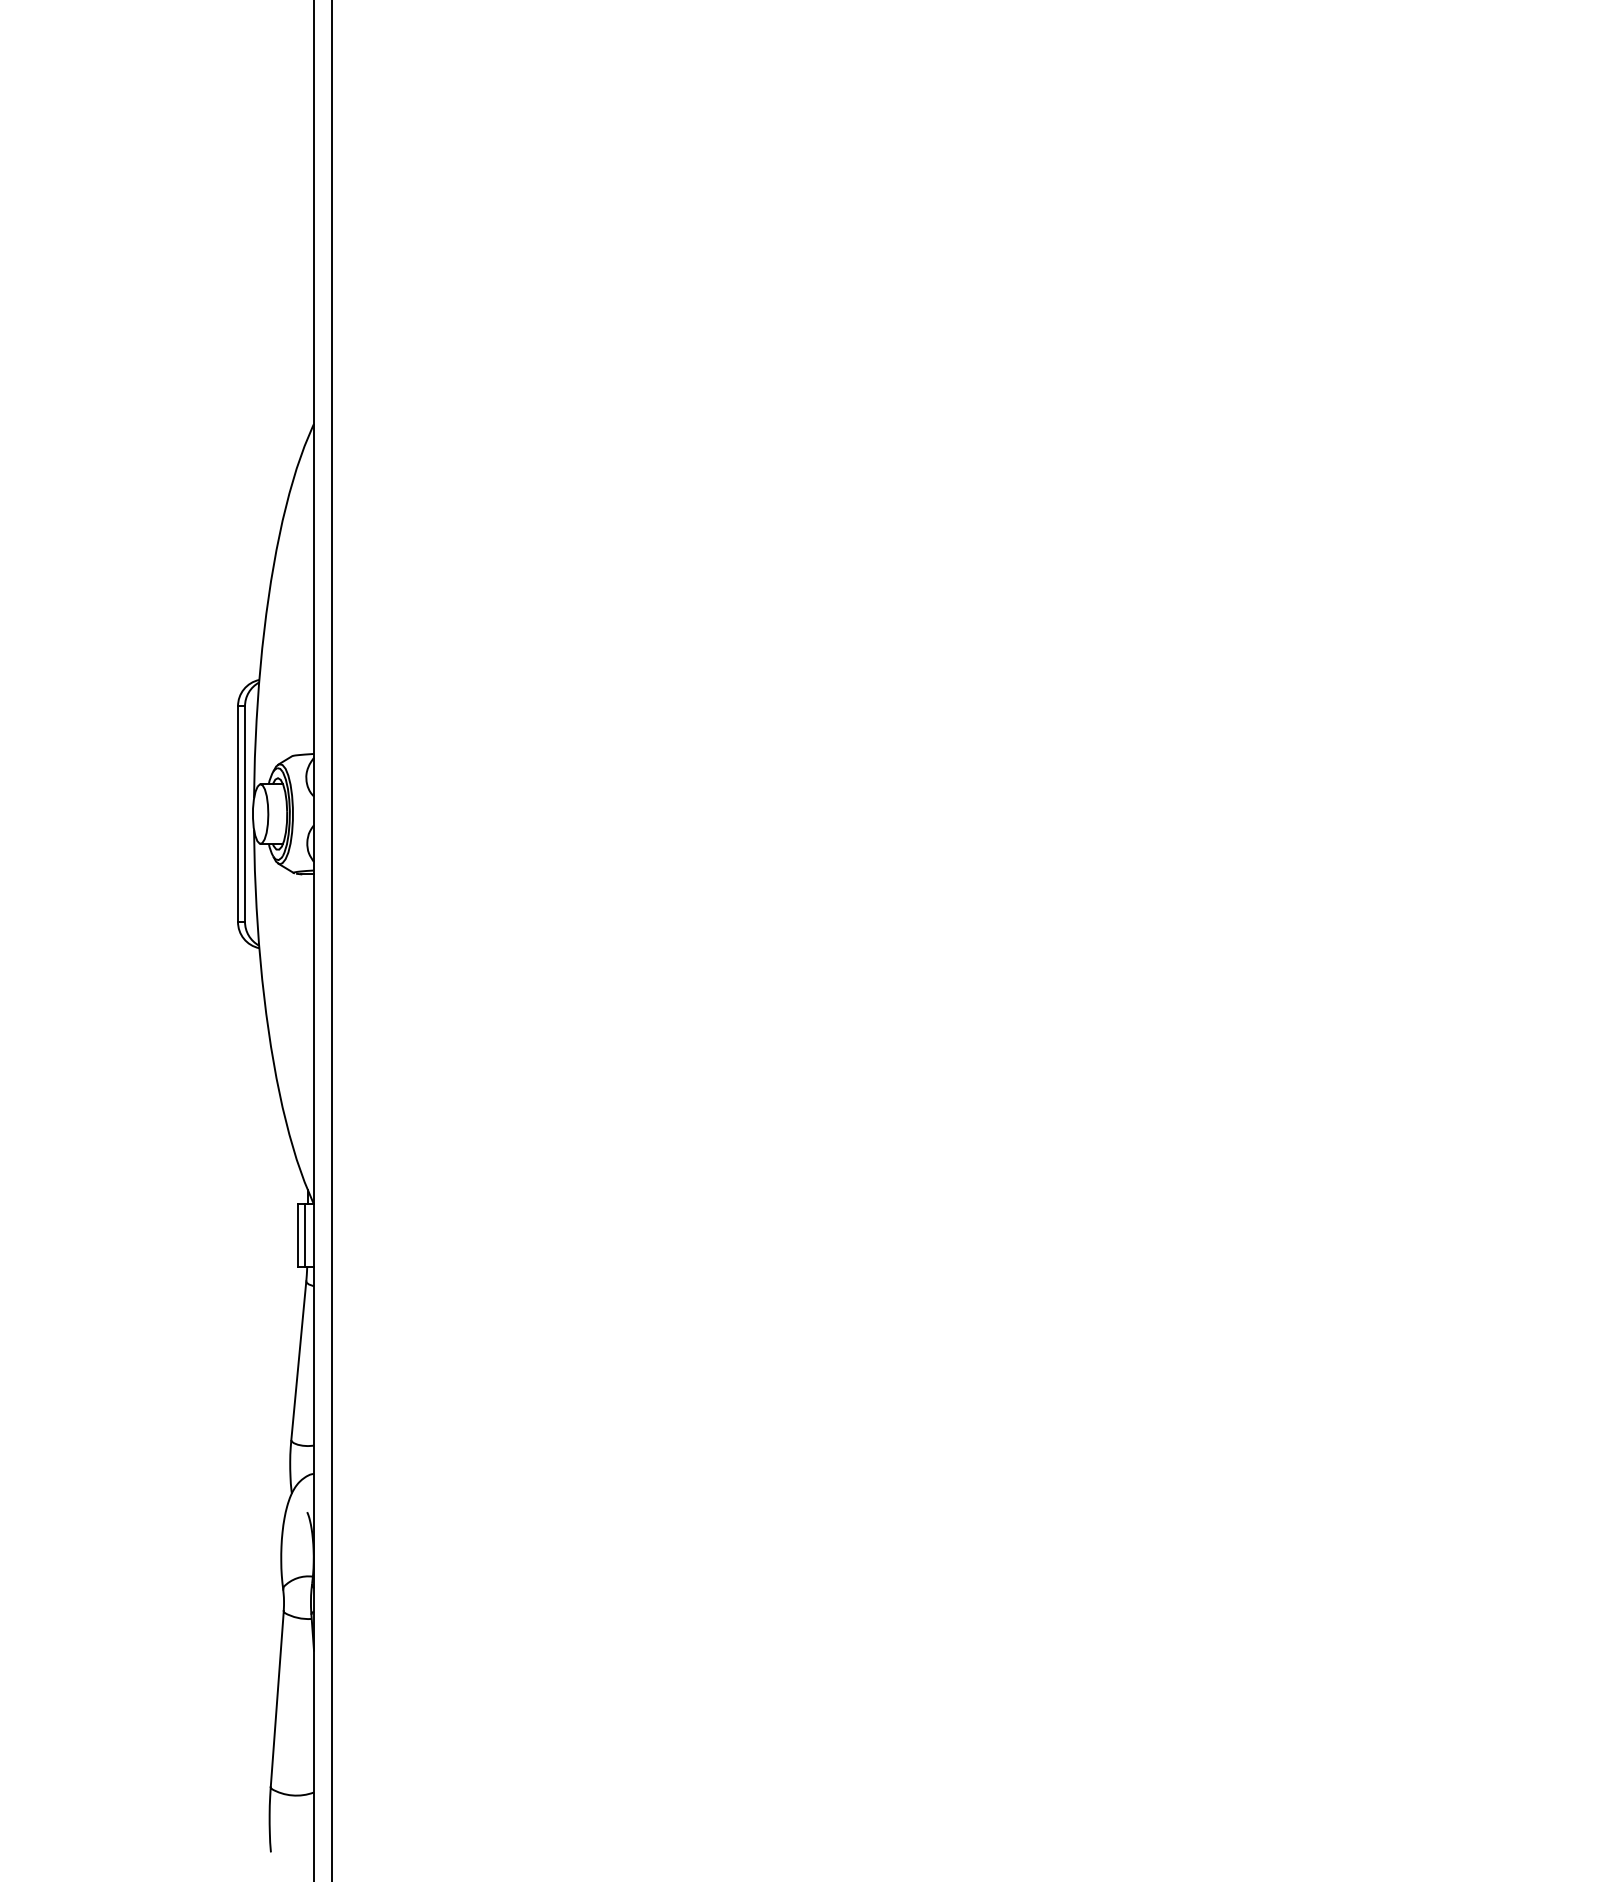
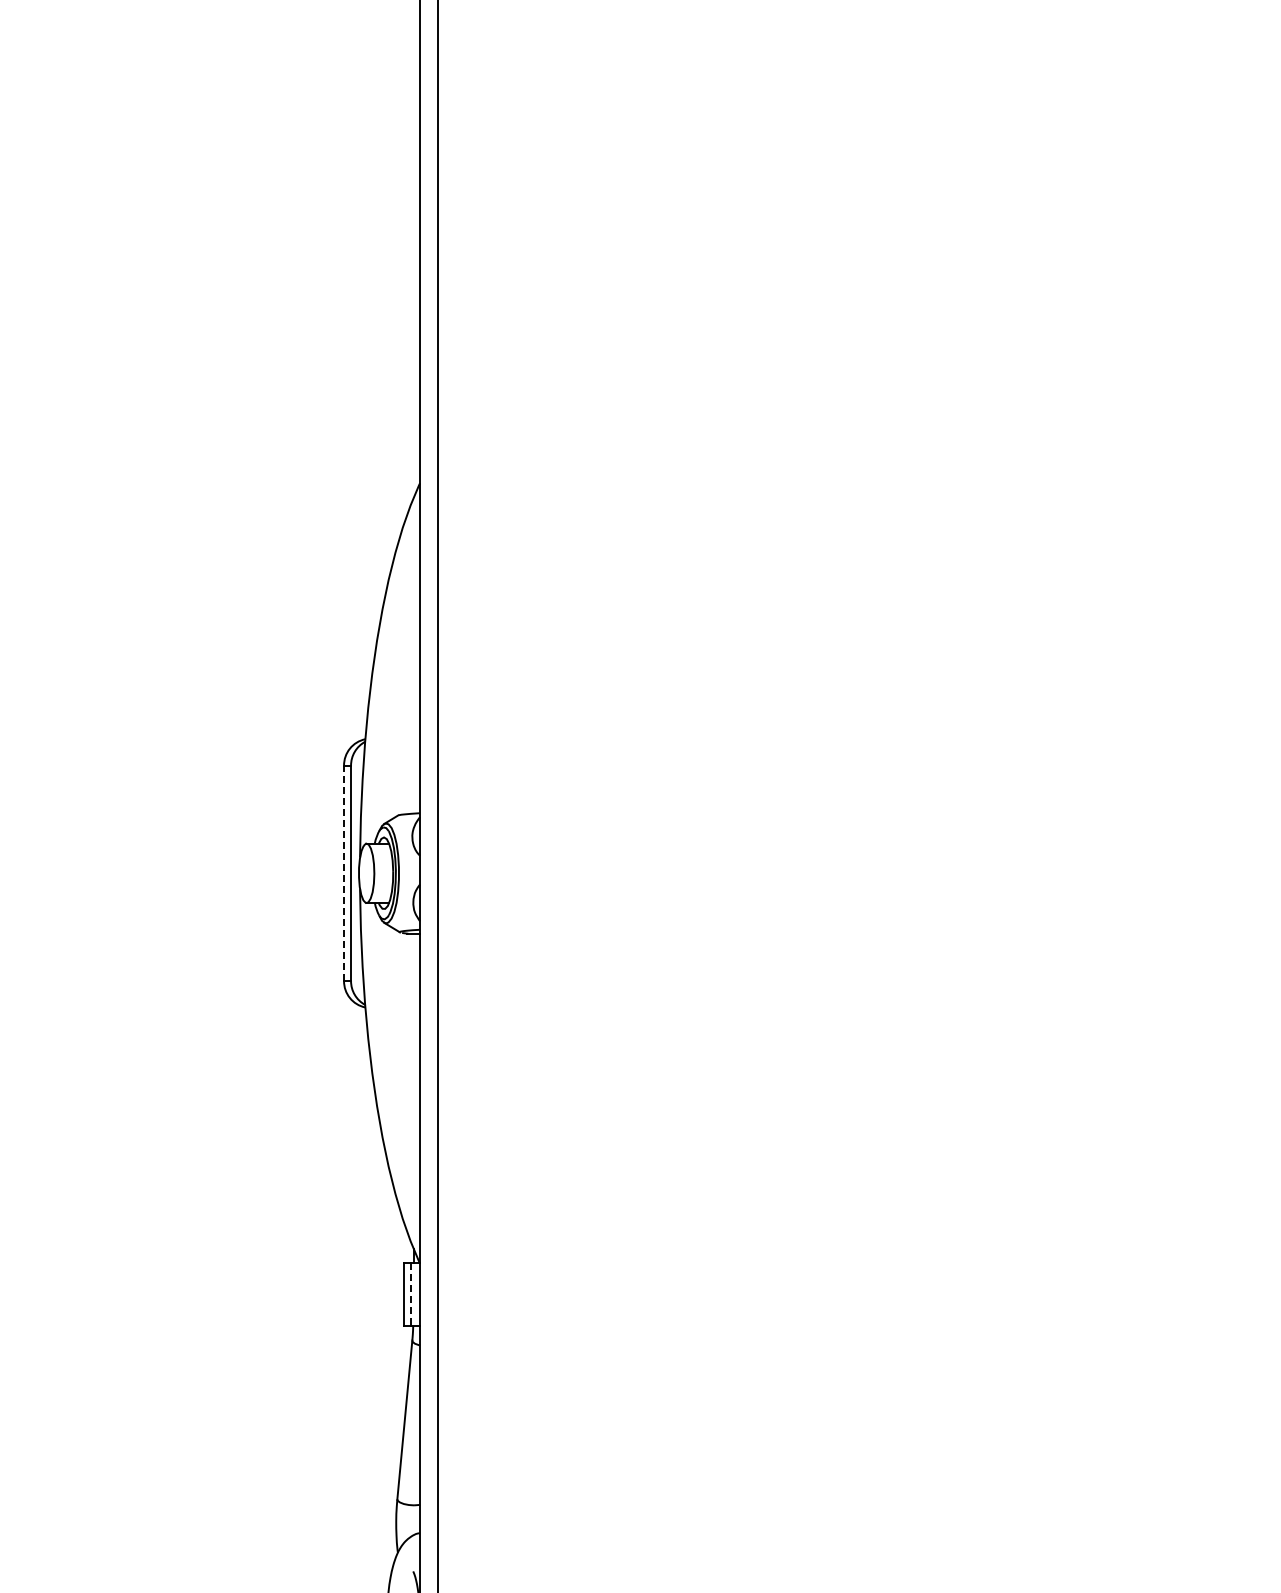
line: (238, 814) -> (344, 873), solid -> dashed
line: (304, 1235) -> (410, 1294), solid -> dashed

